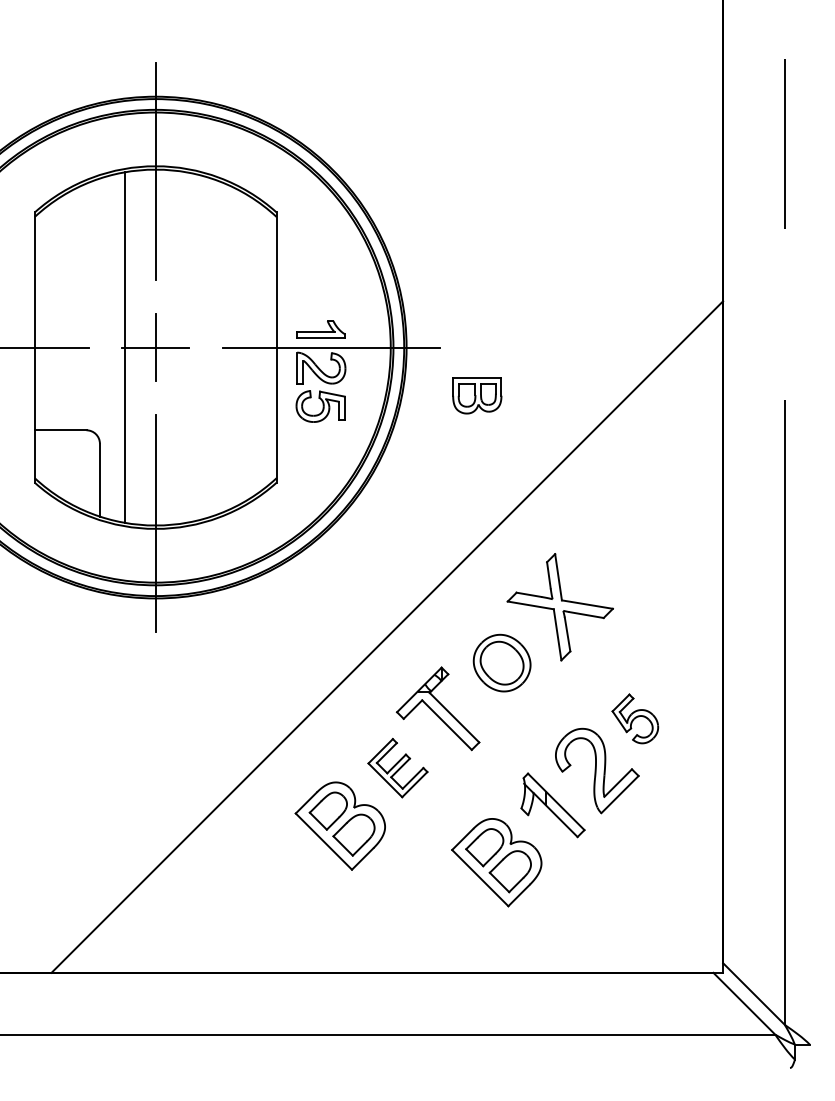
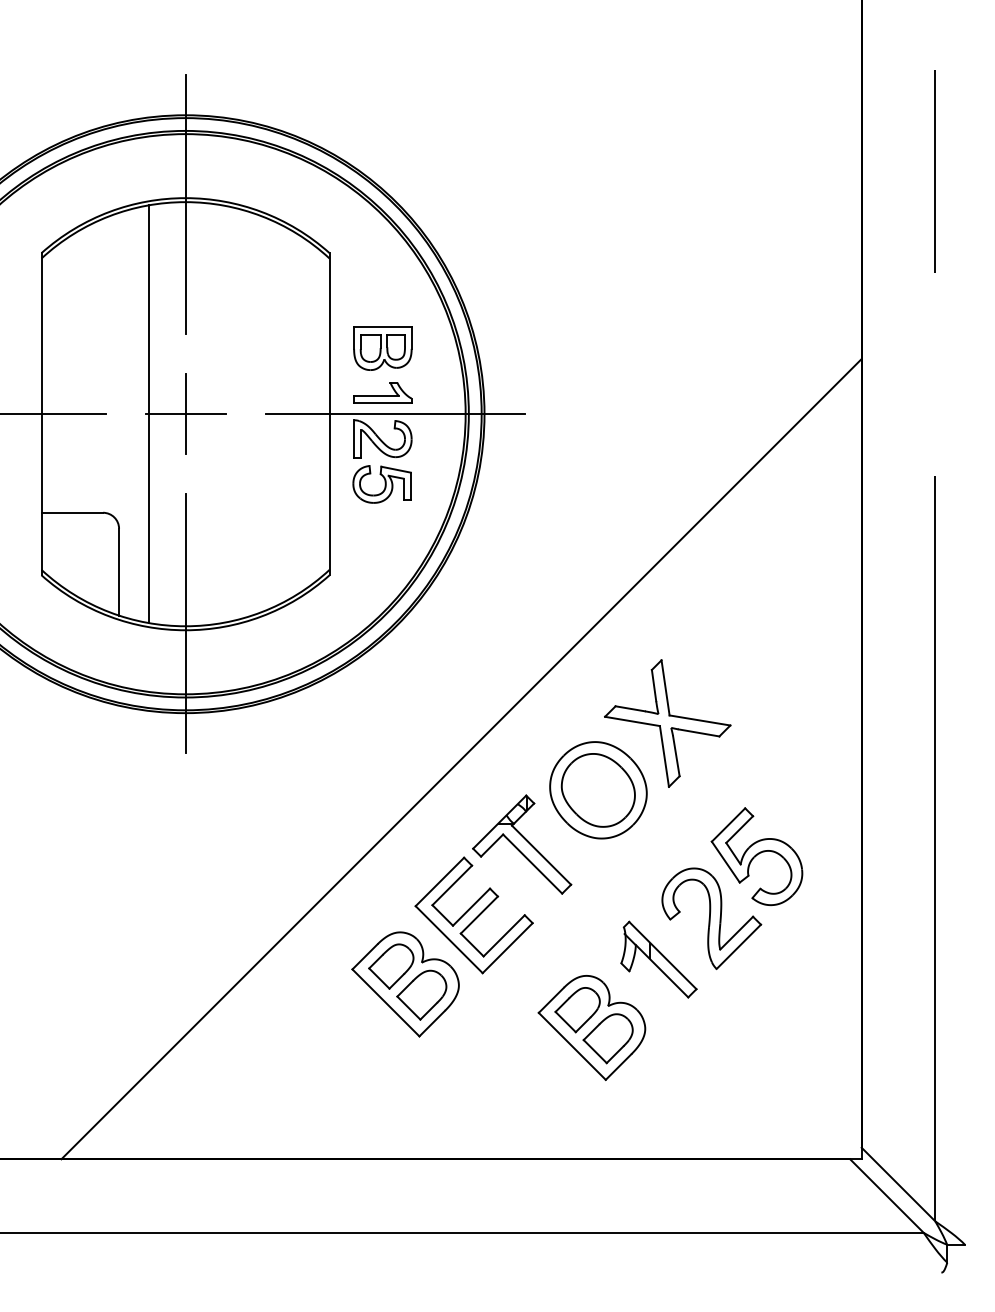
part: (477, 395) -> (383, 348), moved
part: (501, 662) -> (597, 789), size x1.43
part: (635, 718) -> (757, 856), size x1.67
part: (397, 767) -> (473, 914), size x1.67

